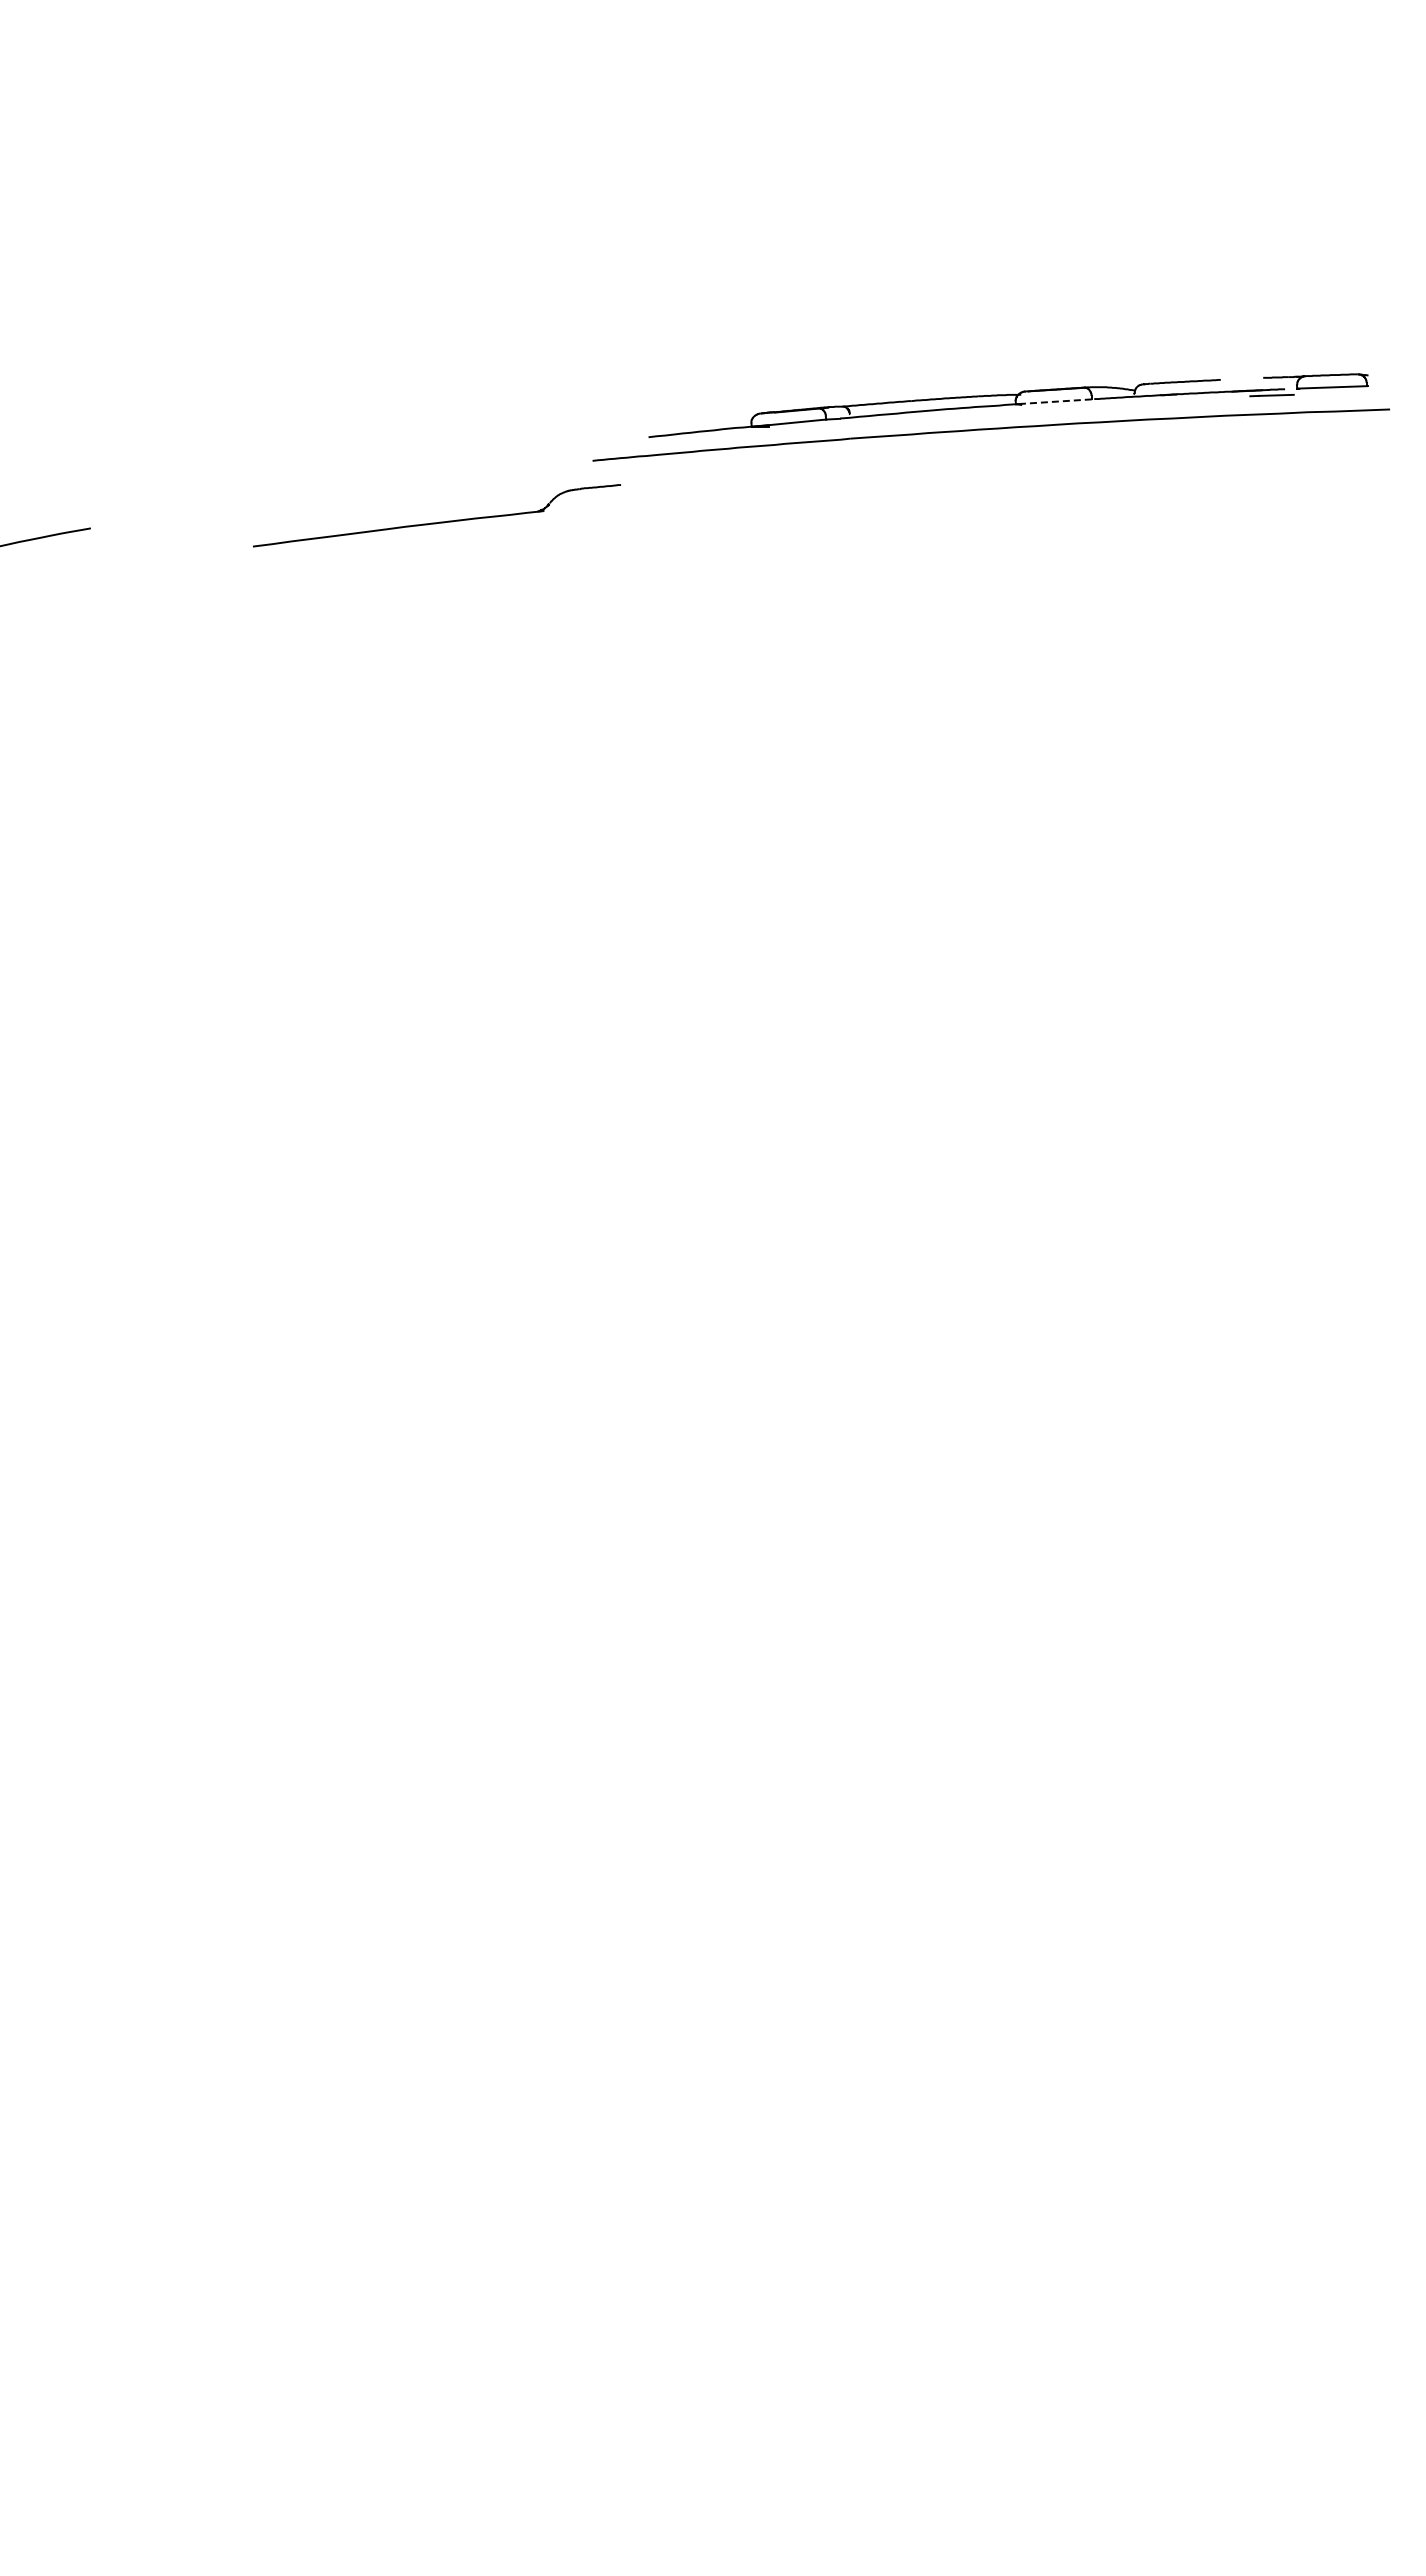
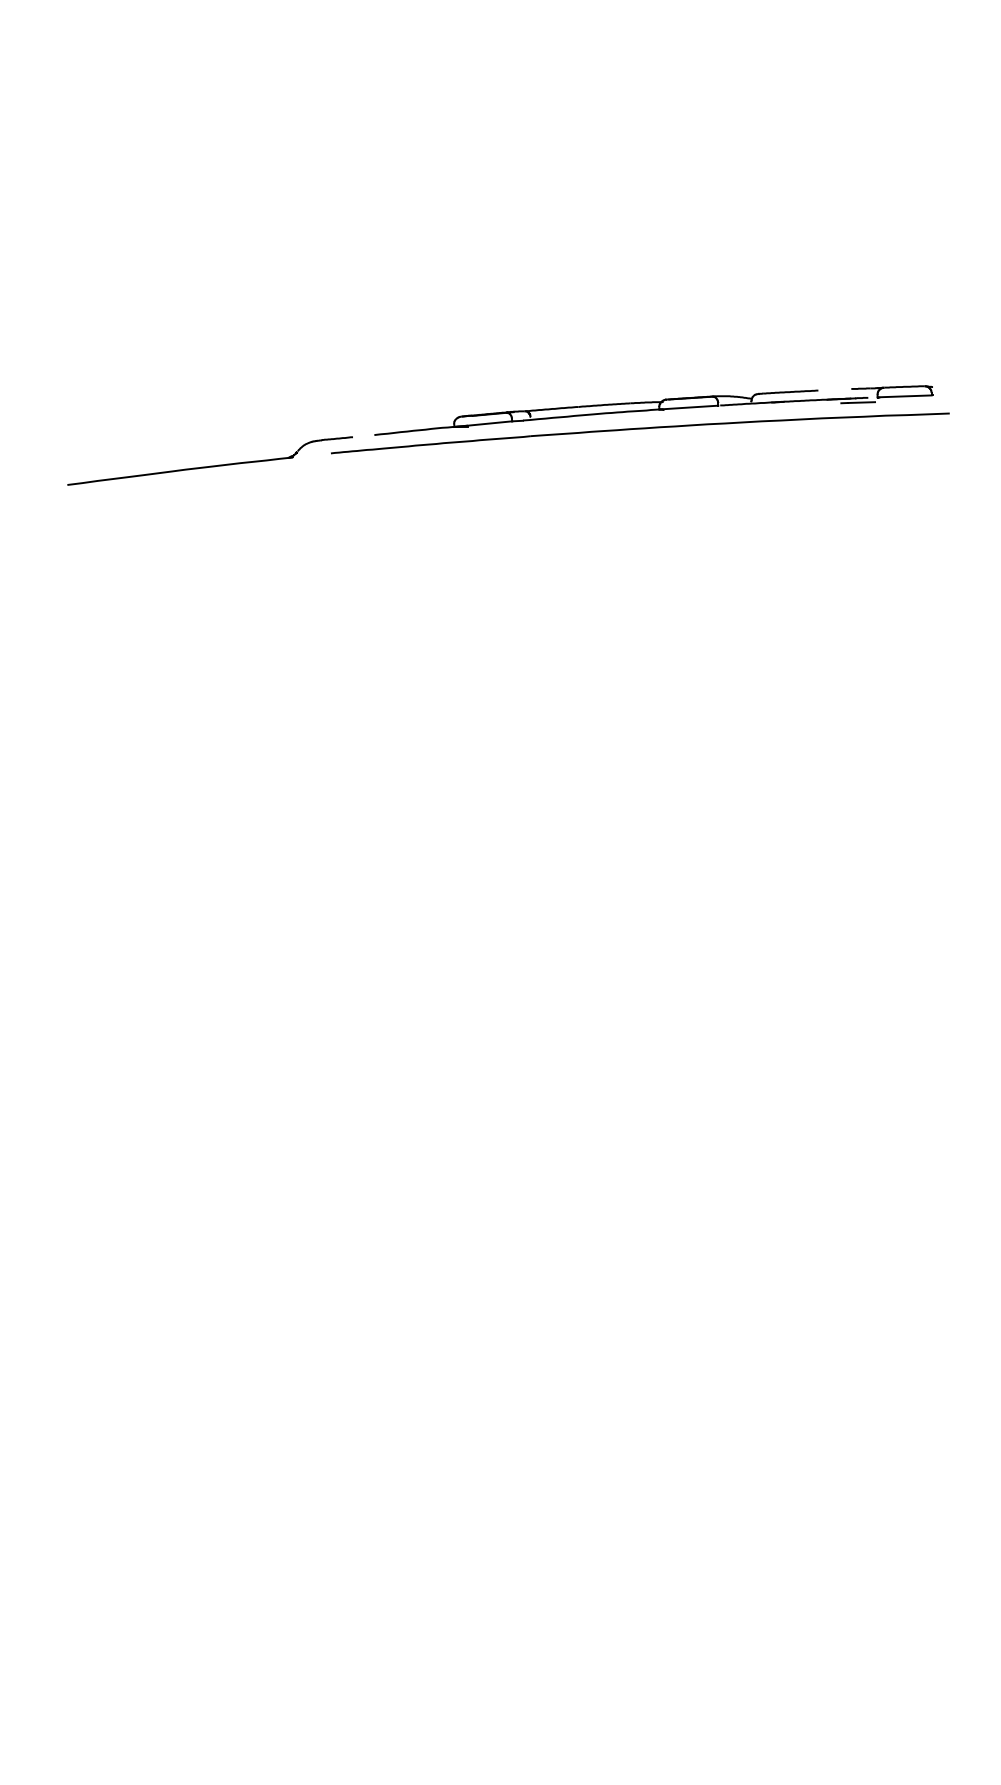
line: (1053, 401) -> (688, 407), dashed -> solid
part: (439, 521) -> (212, 465), moved

